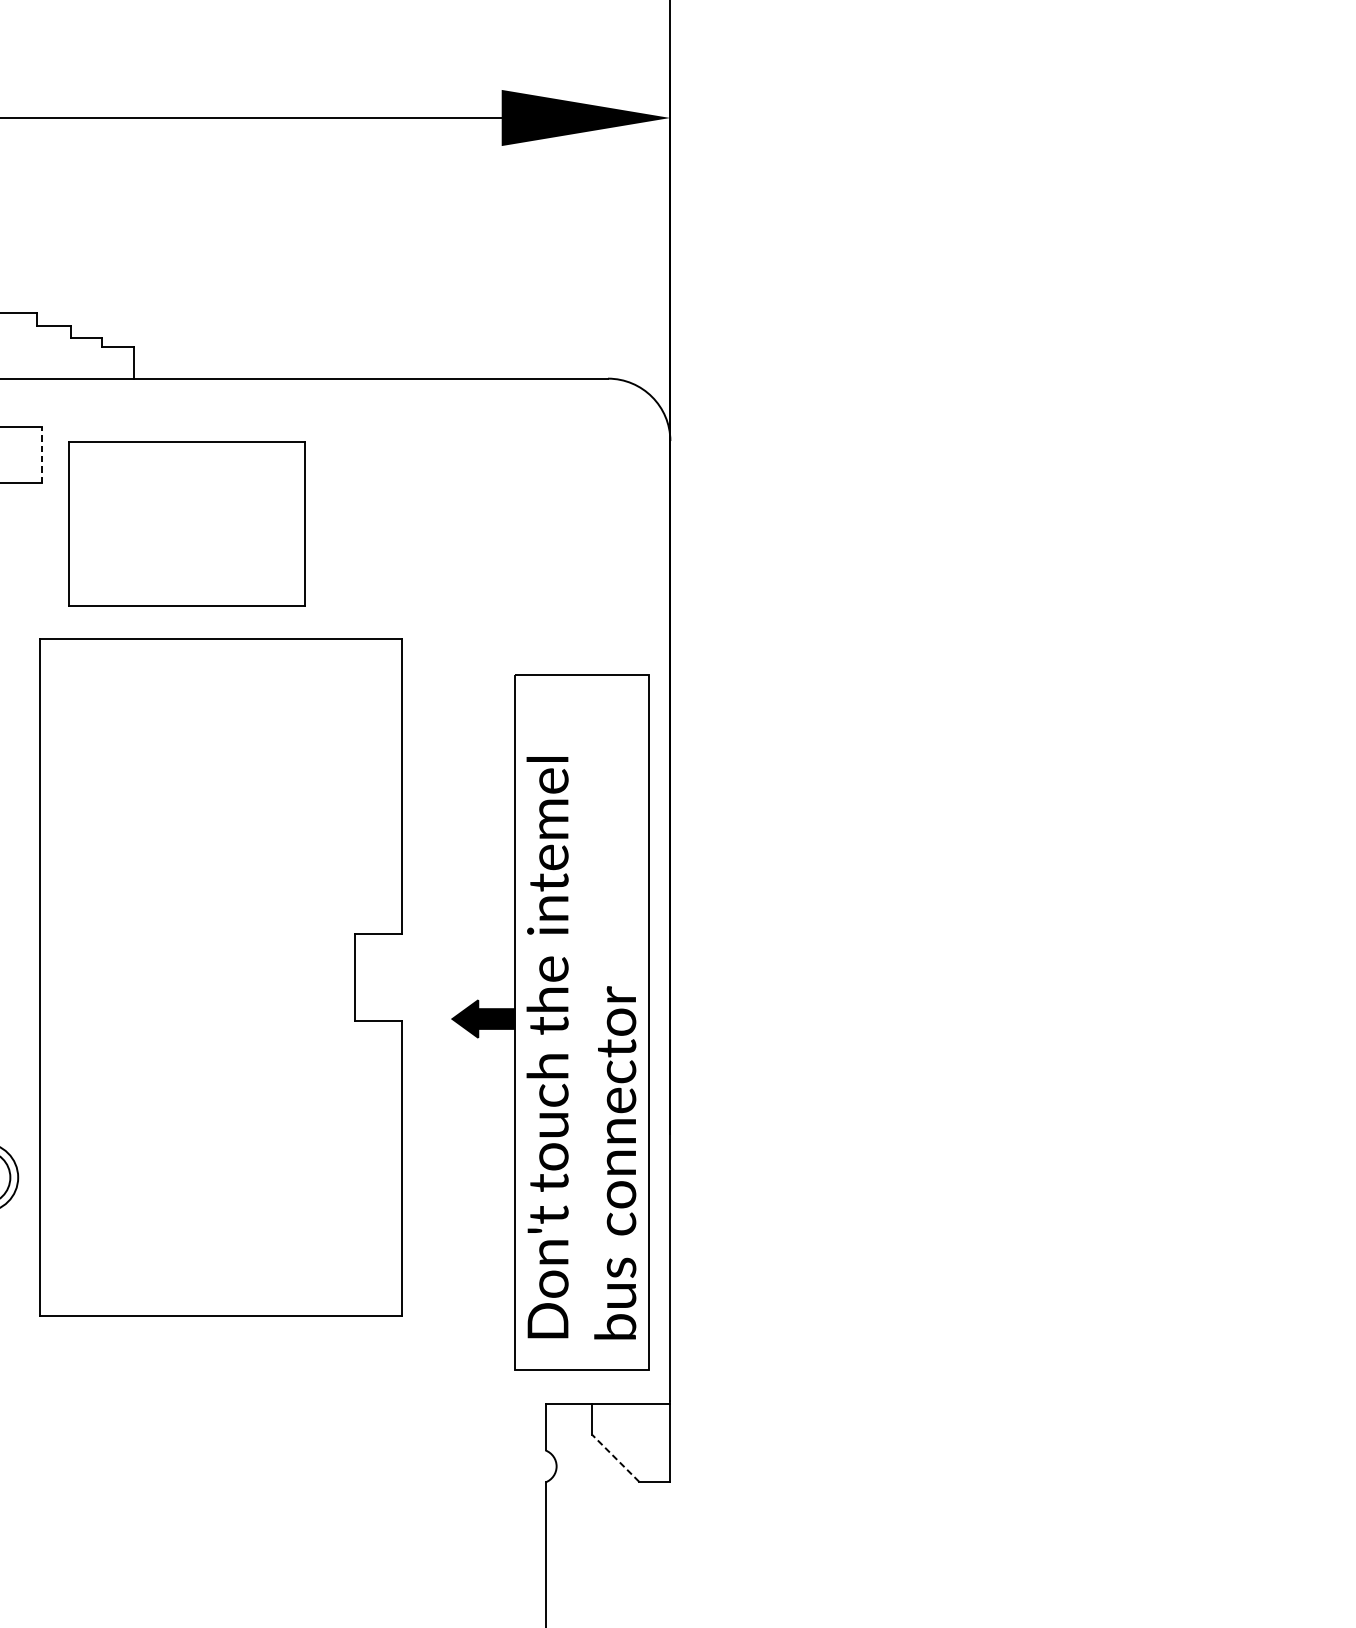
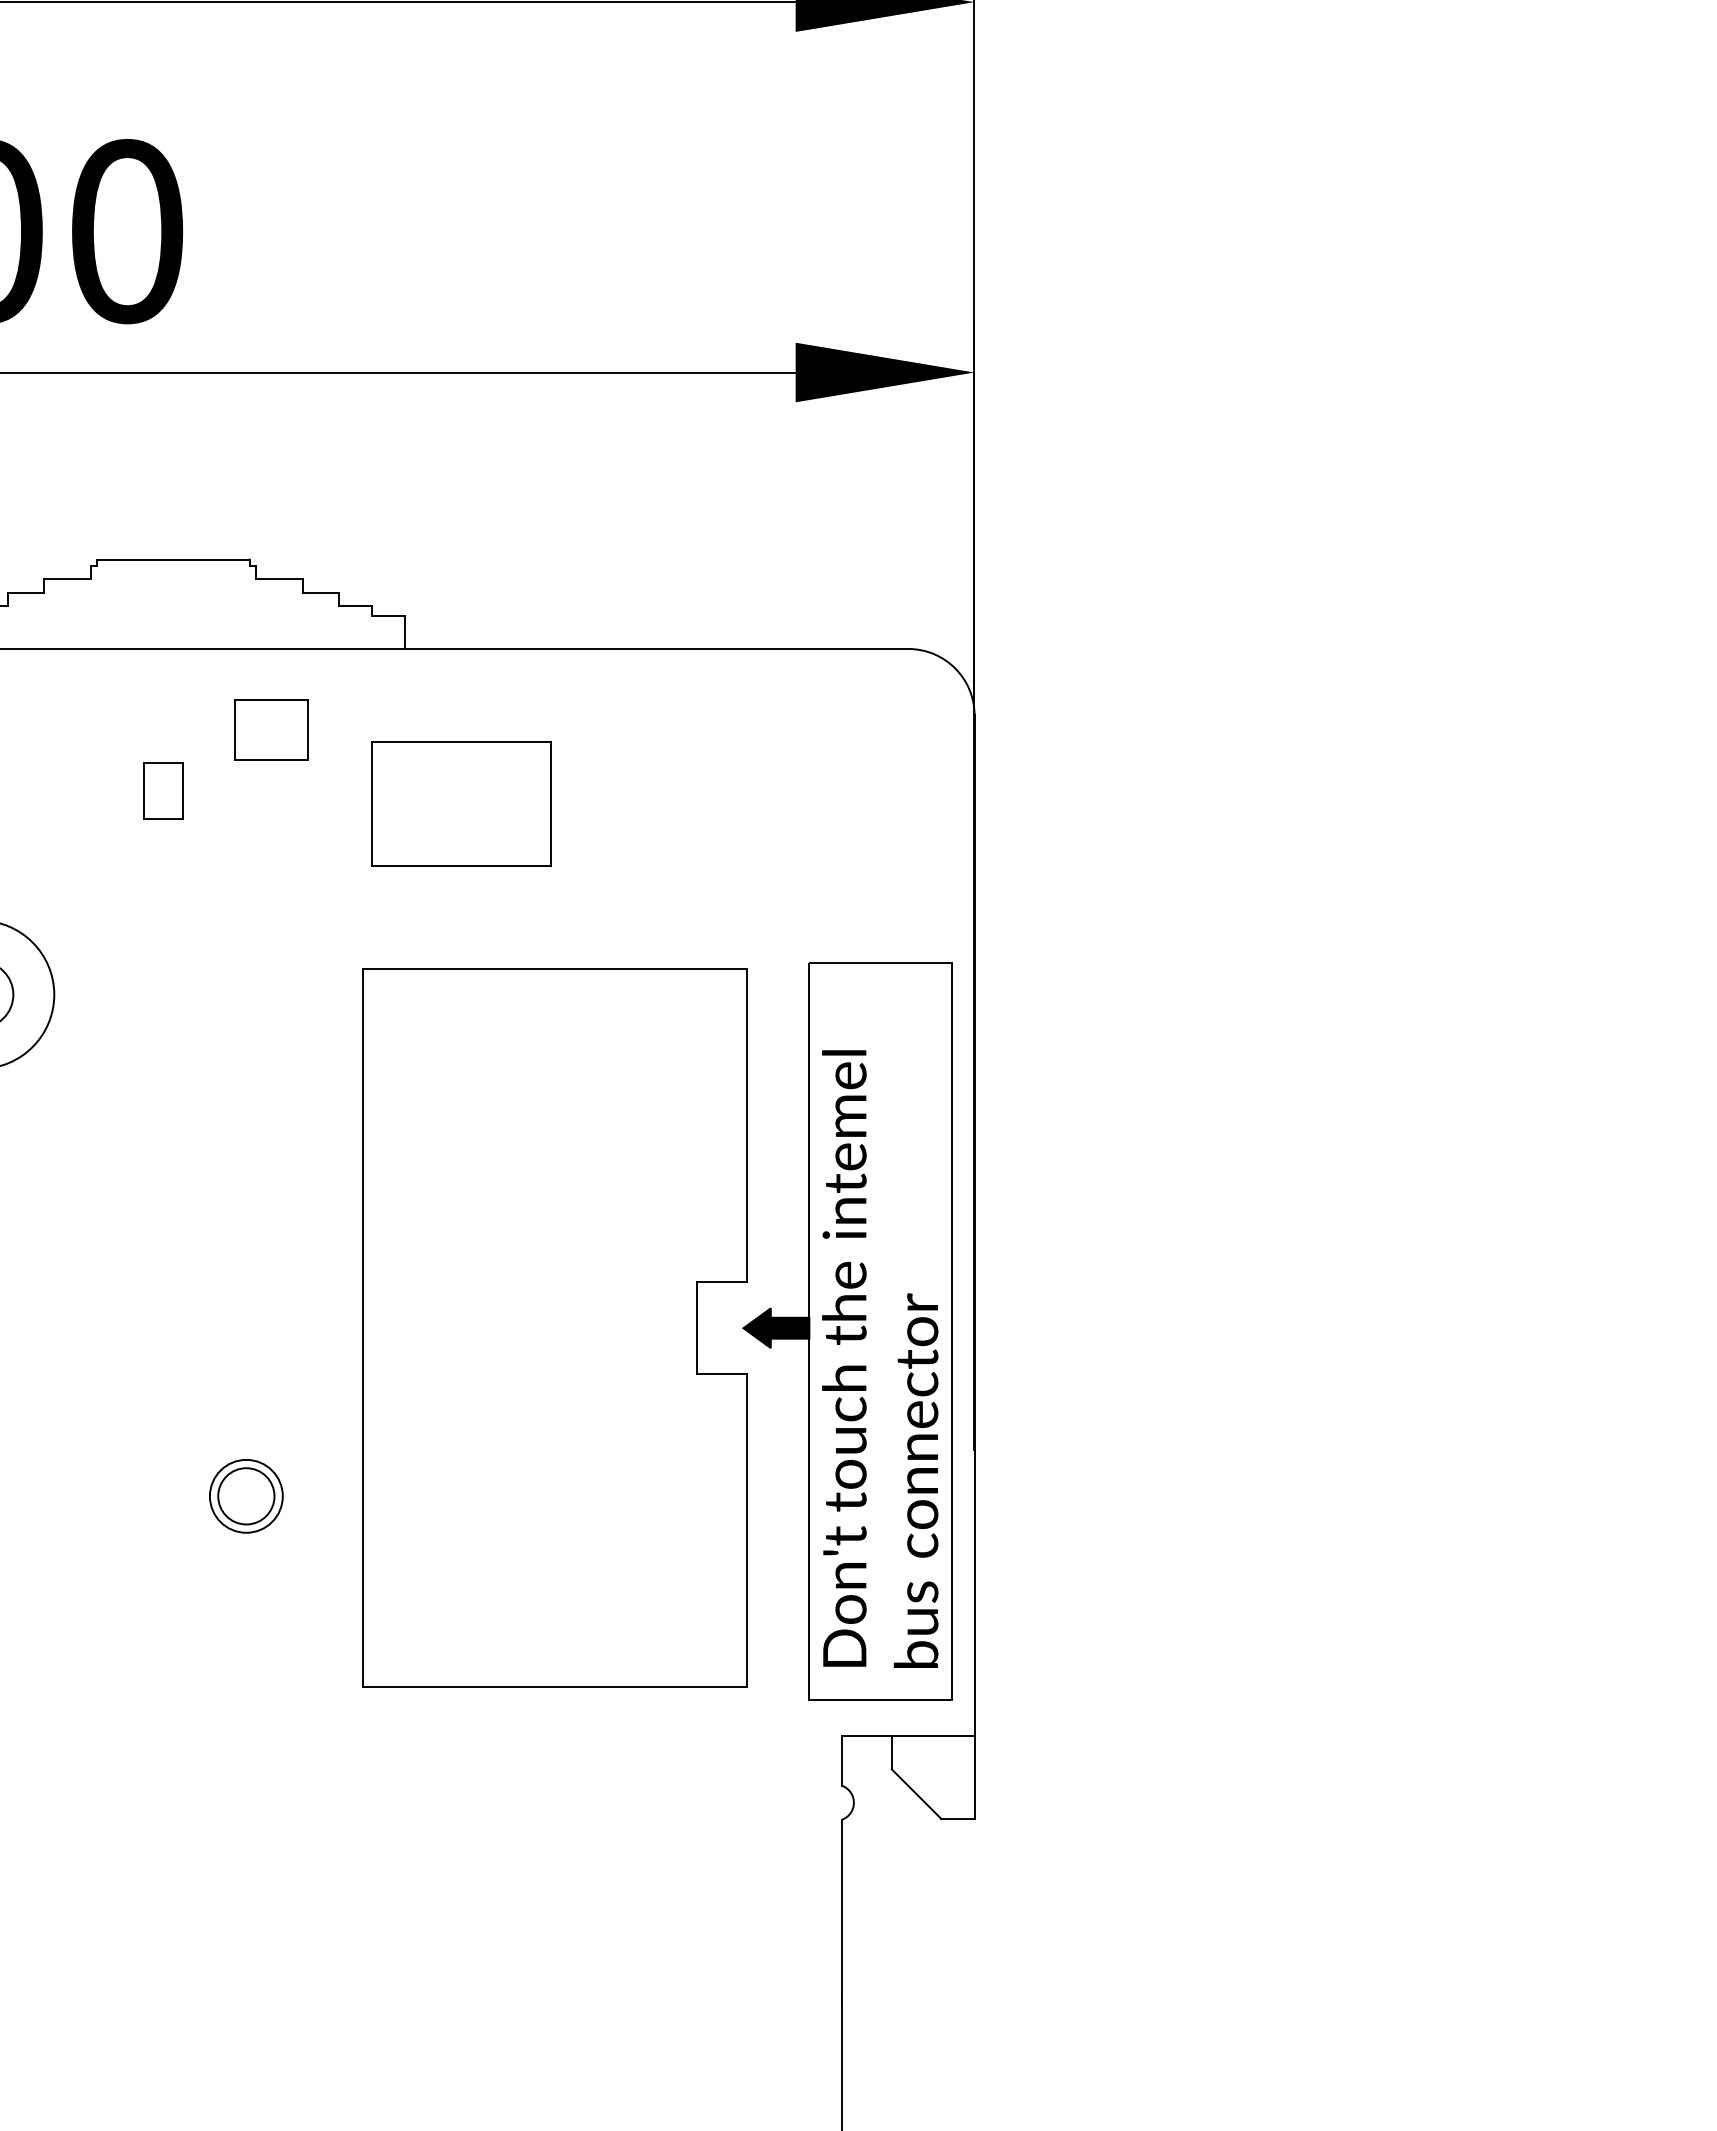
line: (41, 455) -> (307, 730), dashed -> solid
part: (186, 524) -> (461, 803), size x0.71
part: (220, 976) -> (554, 1327), moved
line: (615, 1457) -> (916, 1793), dashed -> solid

